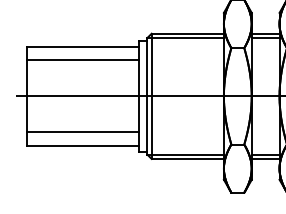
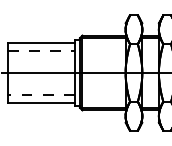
line: (83, 60) -> (41, 51), solid -> dashed
line: (81, 132) -> (40, 94), solid -> dashed

